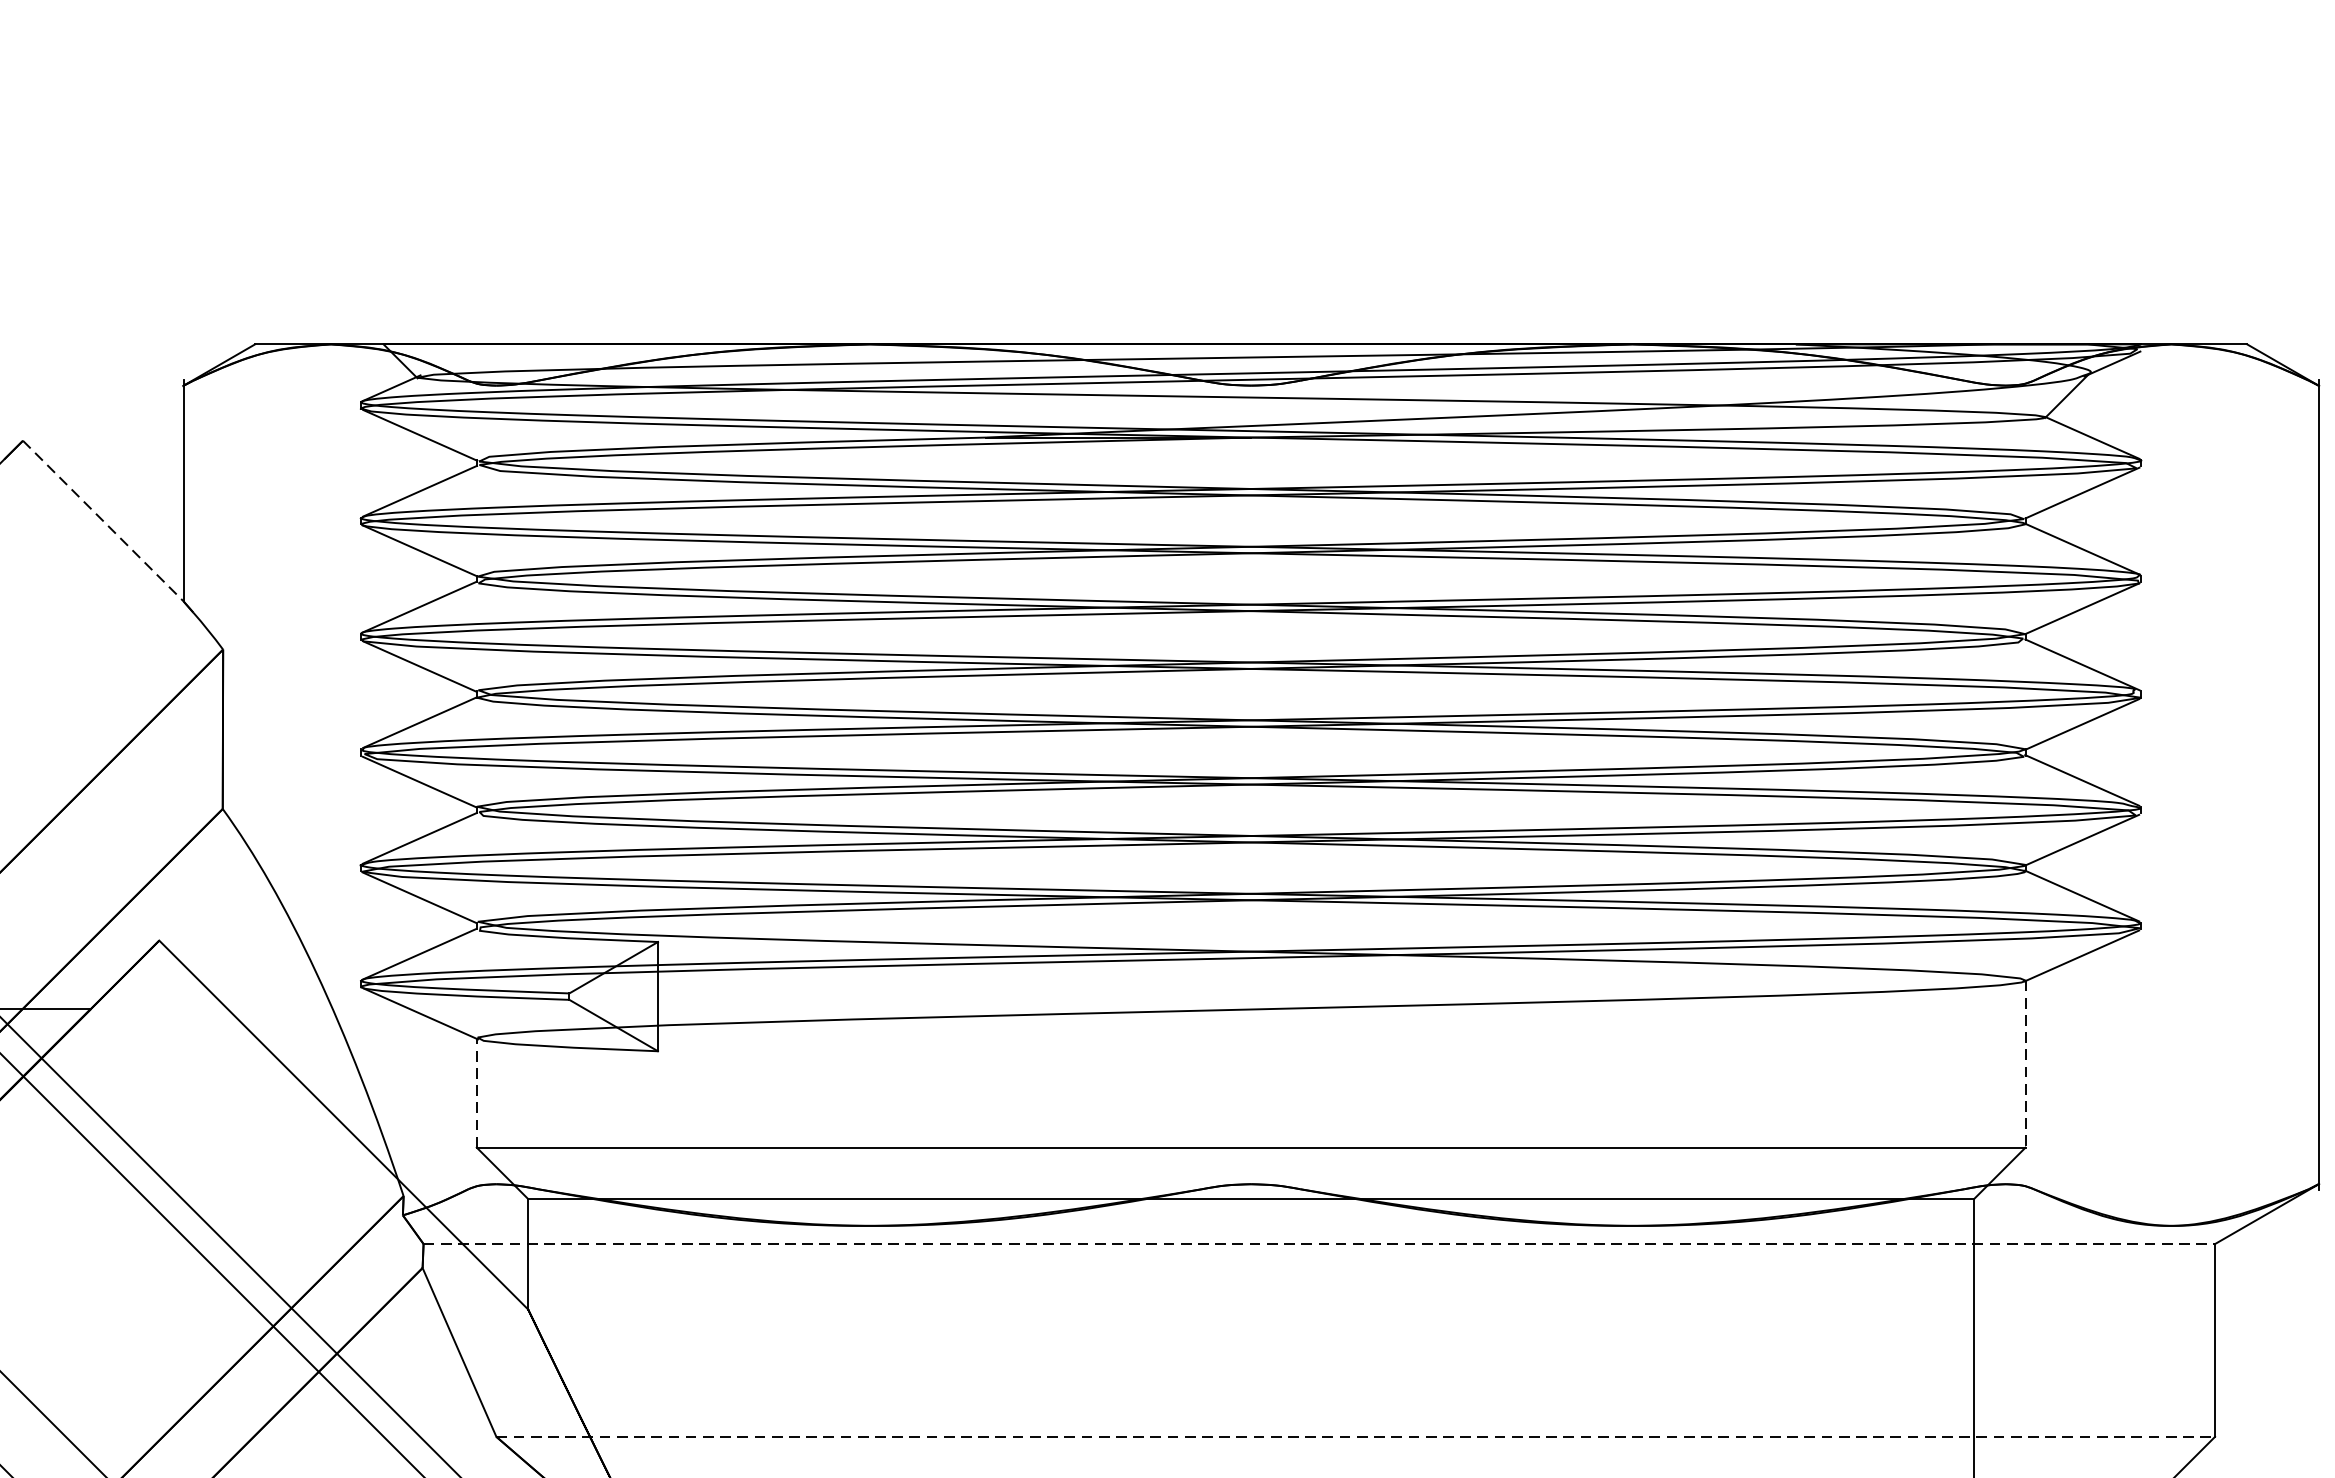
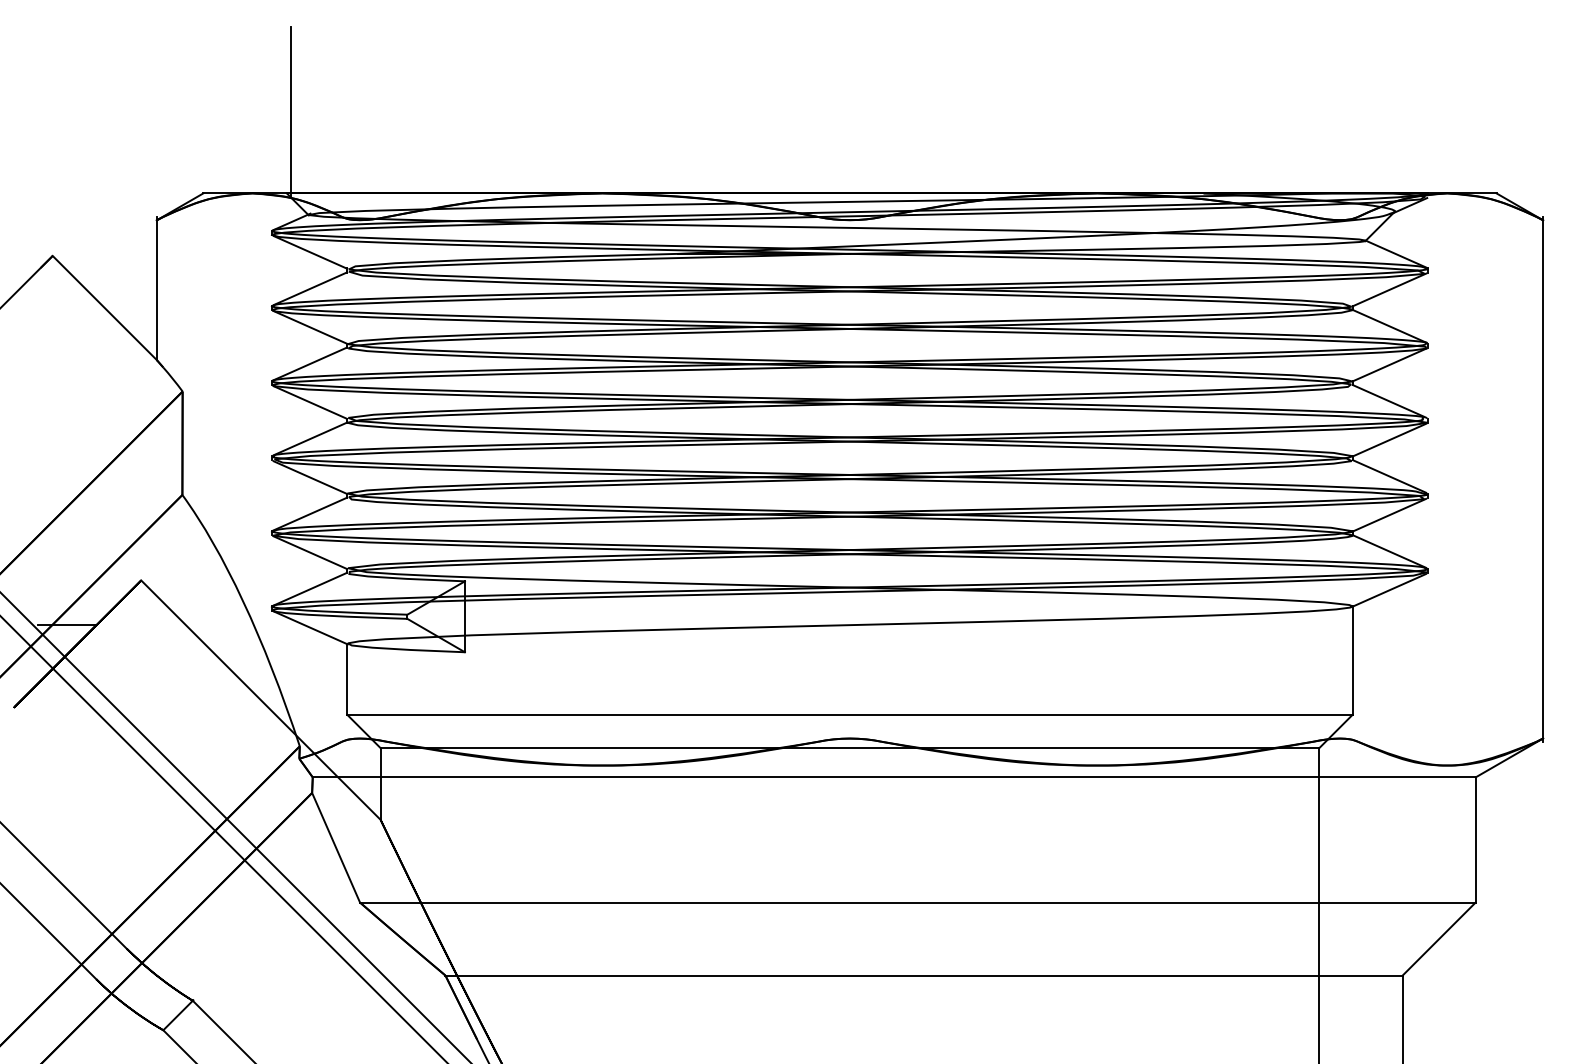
line: (389, 218) -> (290, 111), added
line: (102, 521) -> (104, 308), dashed -> solid
line: (2025, 1065) -> (1352, 661), dashed -> solid
line: (477, 1091) -> (347, 678), dashed -> solid
line: (1319, 1244) -> (894, 777), dashed -> solid
line: (1355, 1436) -> (917, 902), dashed -> solid

